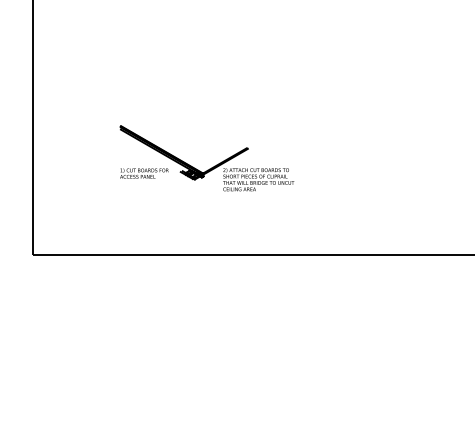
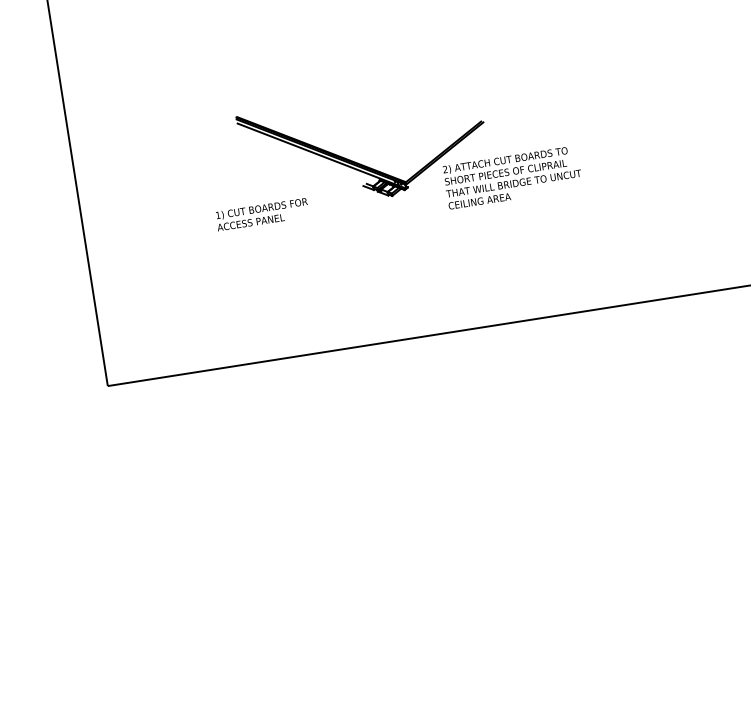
text: (144, 173) -> (262, 214), moved

